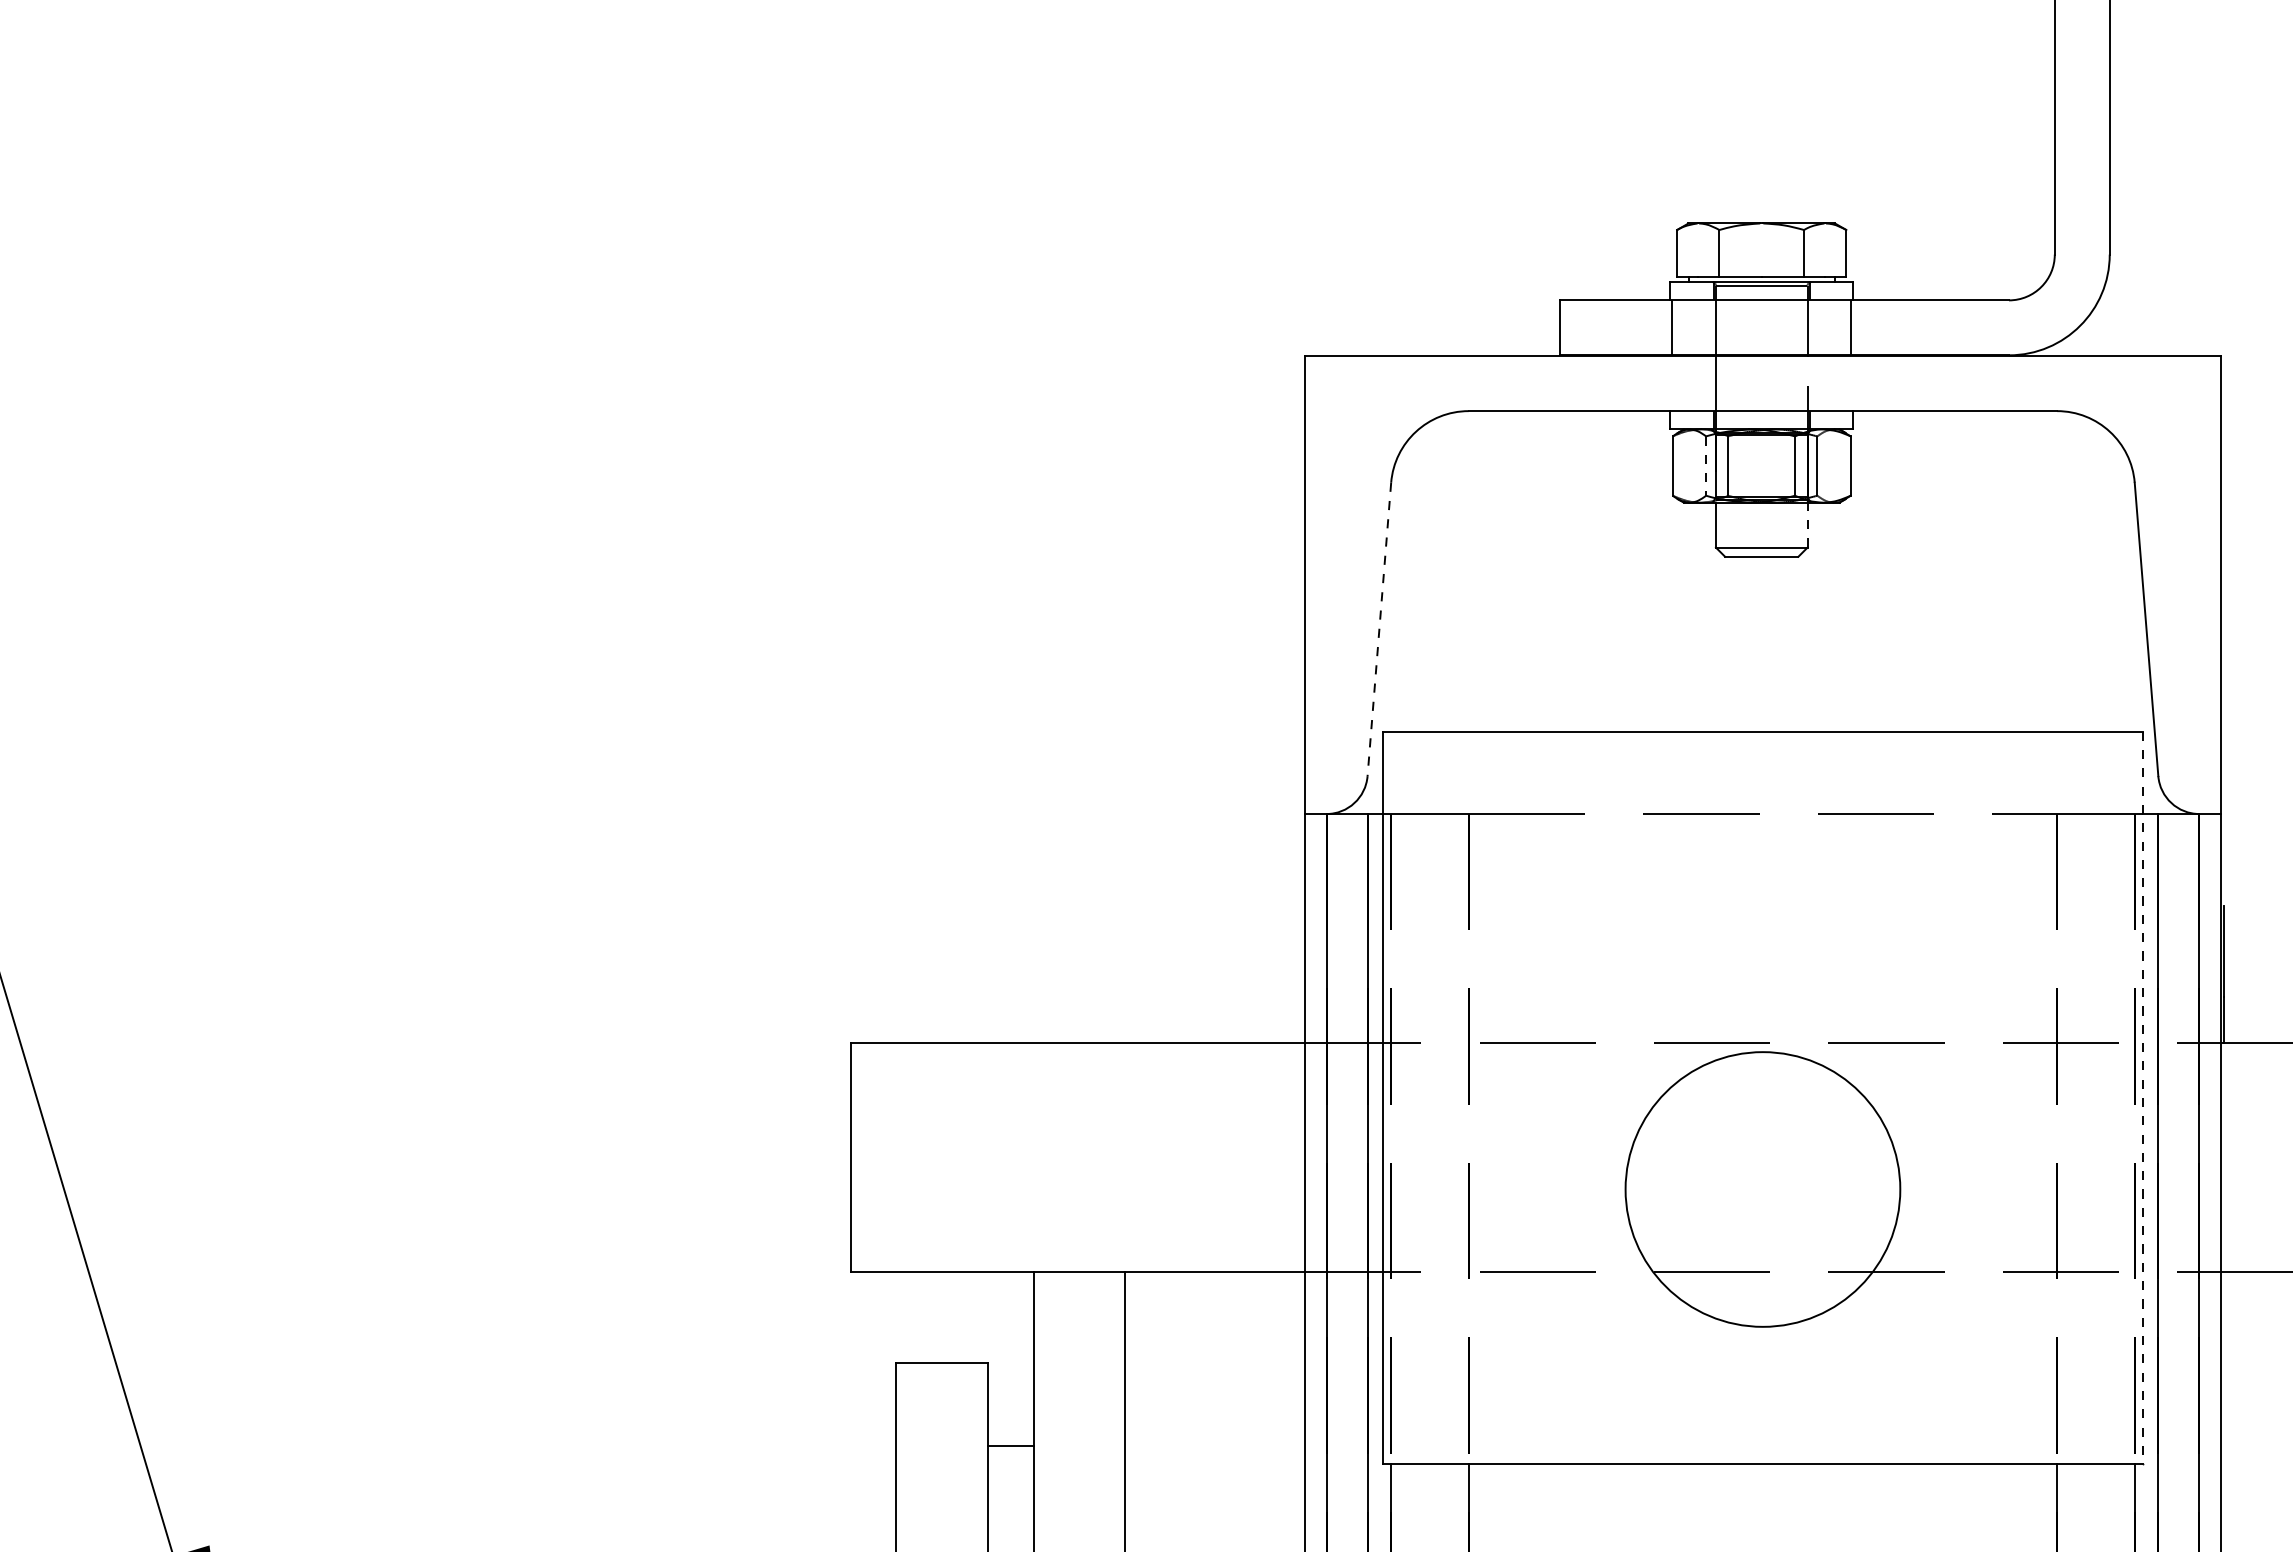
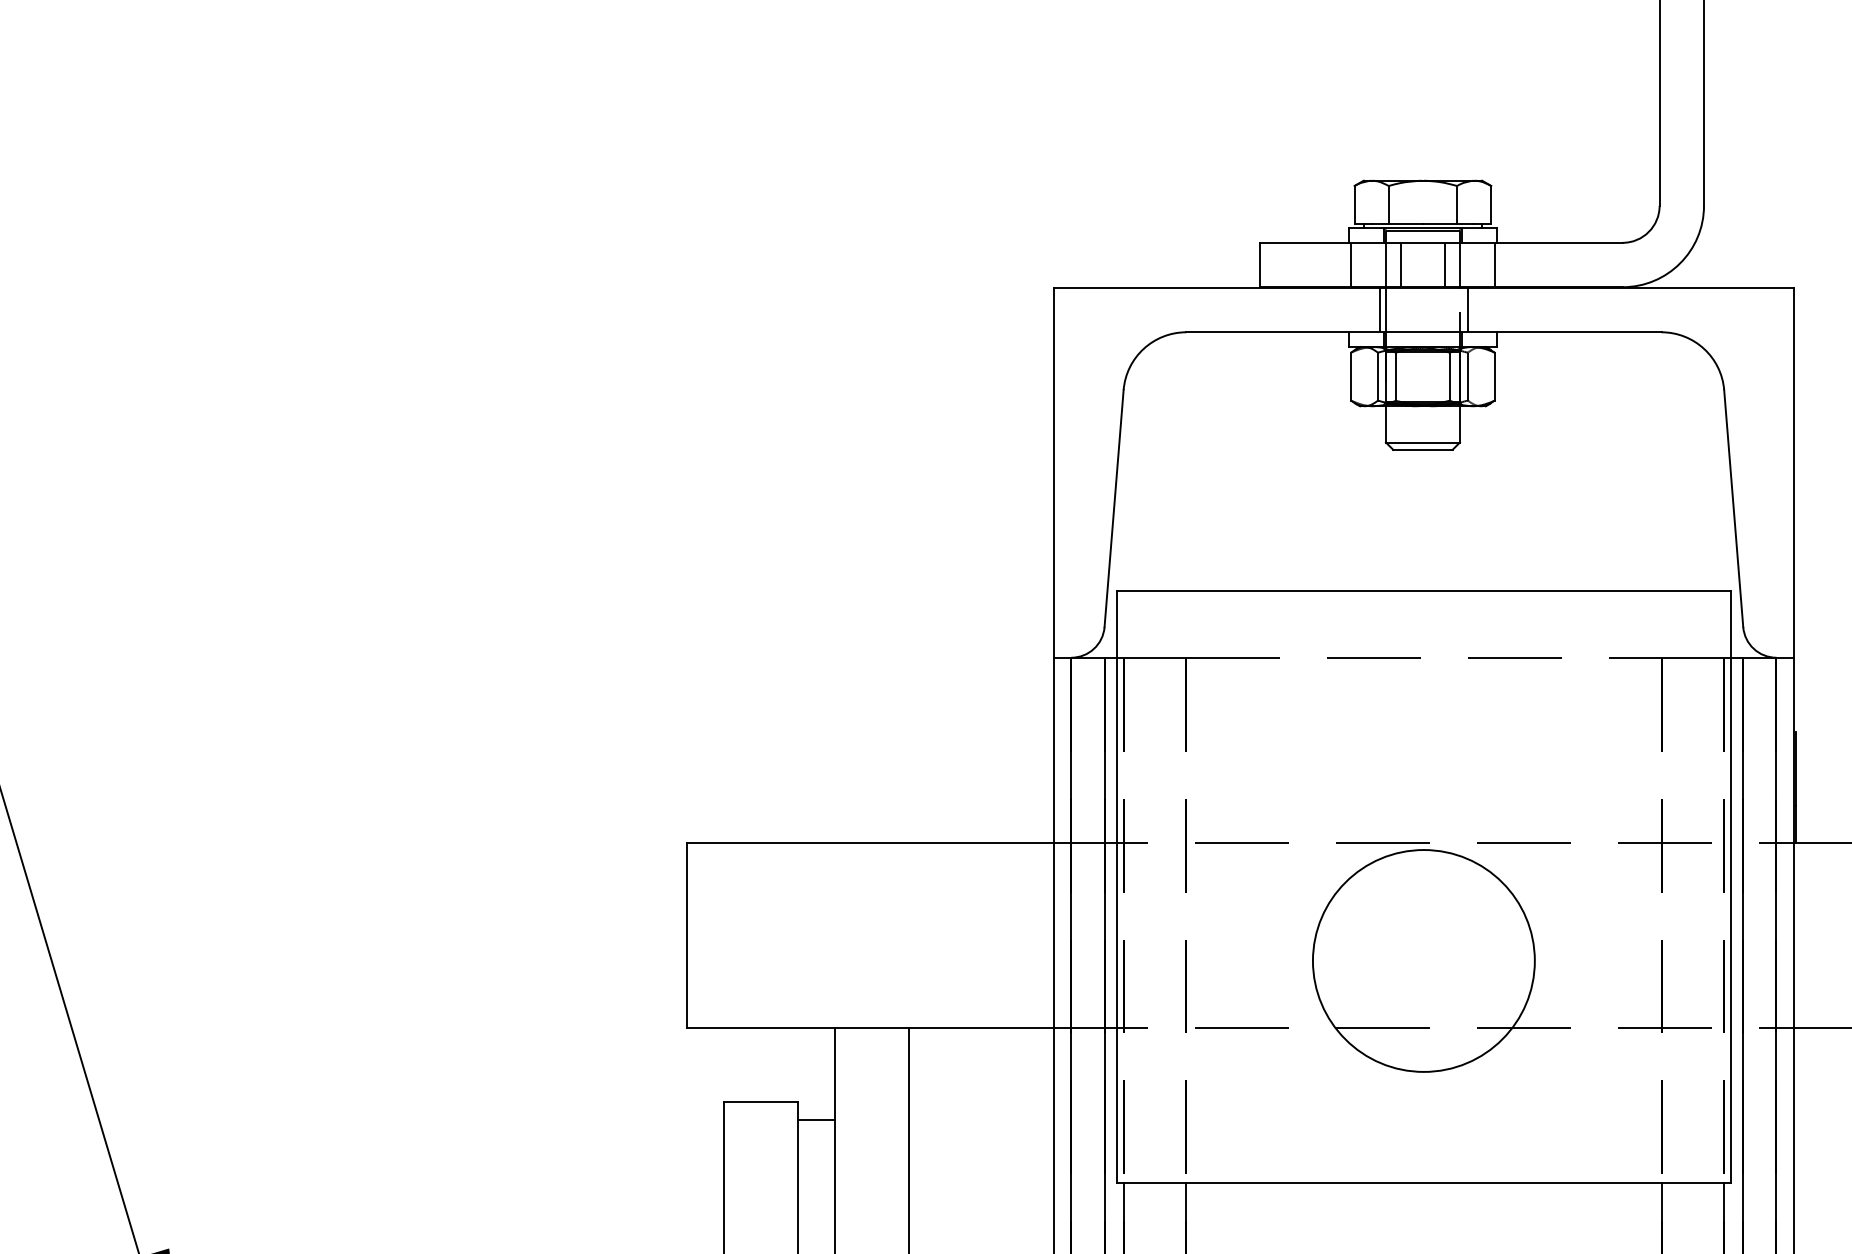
line: (1734, 327) -> (1400, 264), added
line: (1789, 327) -> (1445, 264), added
line: (1708, 383) -> (1379, 309), added
line: (1817, 383) -> (1467, 309), added
line: (1706, 466) -> (1378, 377), dashed -> solid
line: (1807, 524) -> (1459, 423), dashed -> solid
line: (1379, 629) -> (1114, 508), dashed -> solid
line: (2142, 1098) -> (1730, 887), dashed -> solid
line: (1010, 1446) -> (816, 1120), moved

